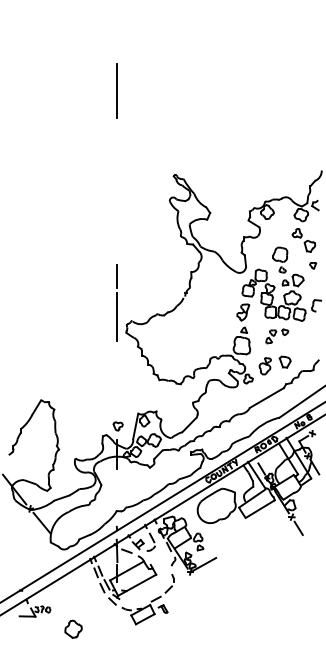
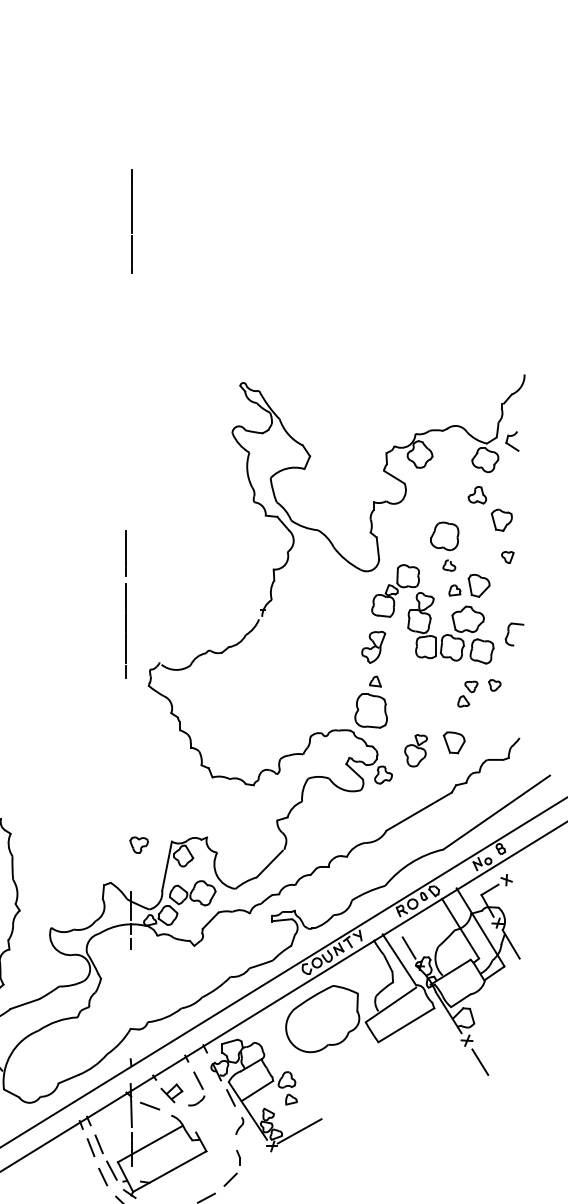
line: (116, 302) -> (124, 603), moved
part: (277, 336) -> (479, 693), moved
part: (117, 426) -> (137, 845), moved

